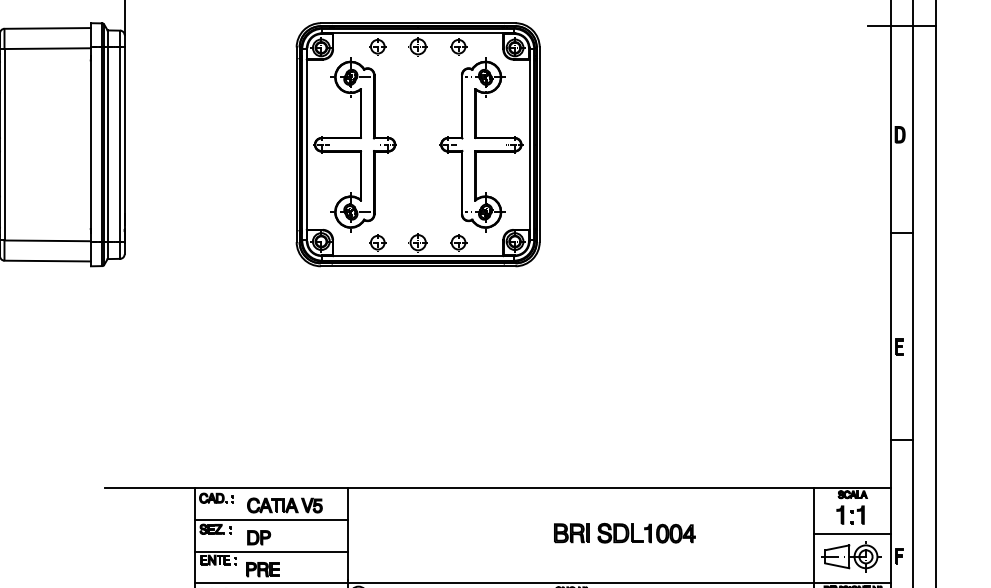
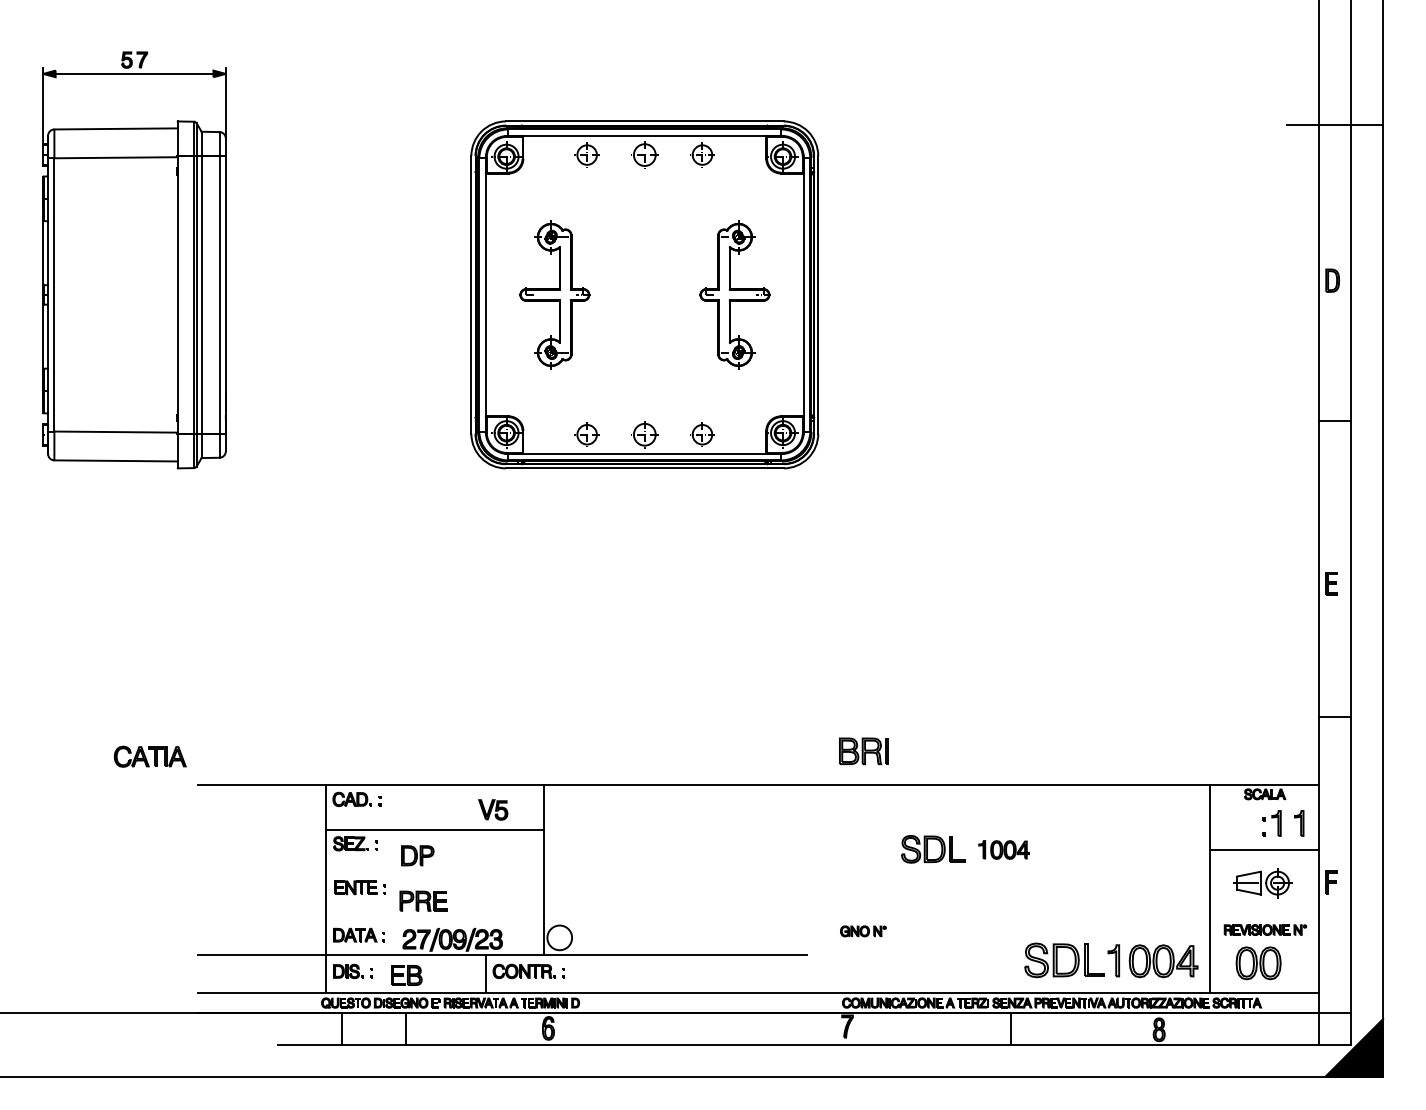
part: (354, 144) -> (554, 294), size x0.6
part: (481, 144) -> (734, 294), size x0.6
part: (272, 505) -> (149, 756), moved
part: (840, 515) -> (1299, 823), moved
part: (571, 532) -> (863, 750), moved
part: (669, 533) -> (1003, 849), size x0.7
line: (270, 551) -> (434, 875), removed
part: (851, 557) -> (1262, 883), size x0.7
line: (542, 583) -> (822, 920), removed

